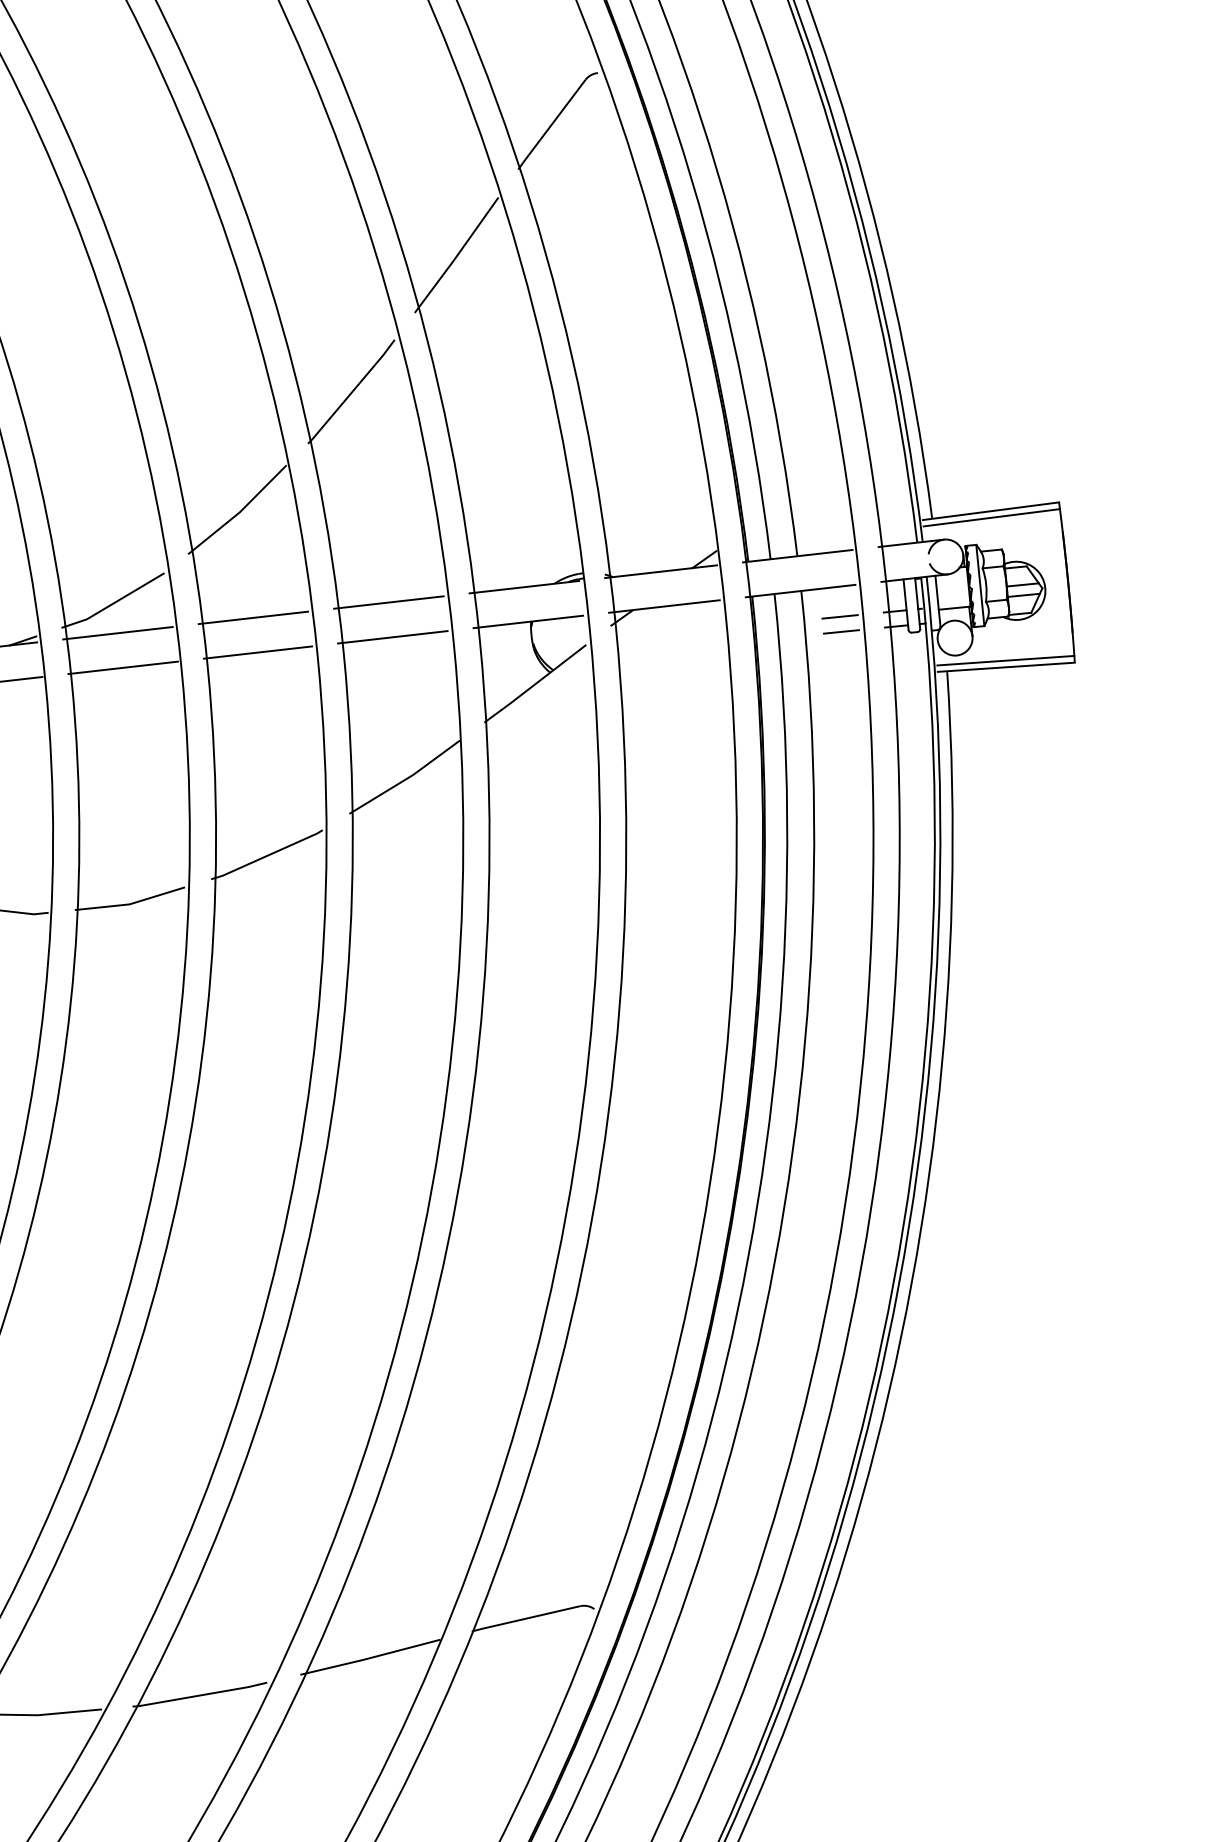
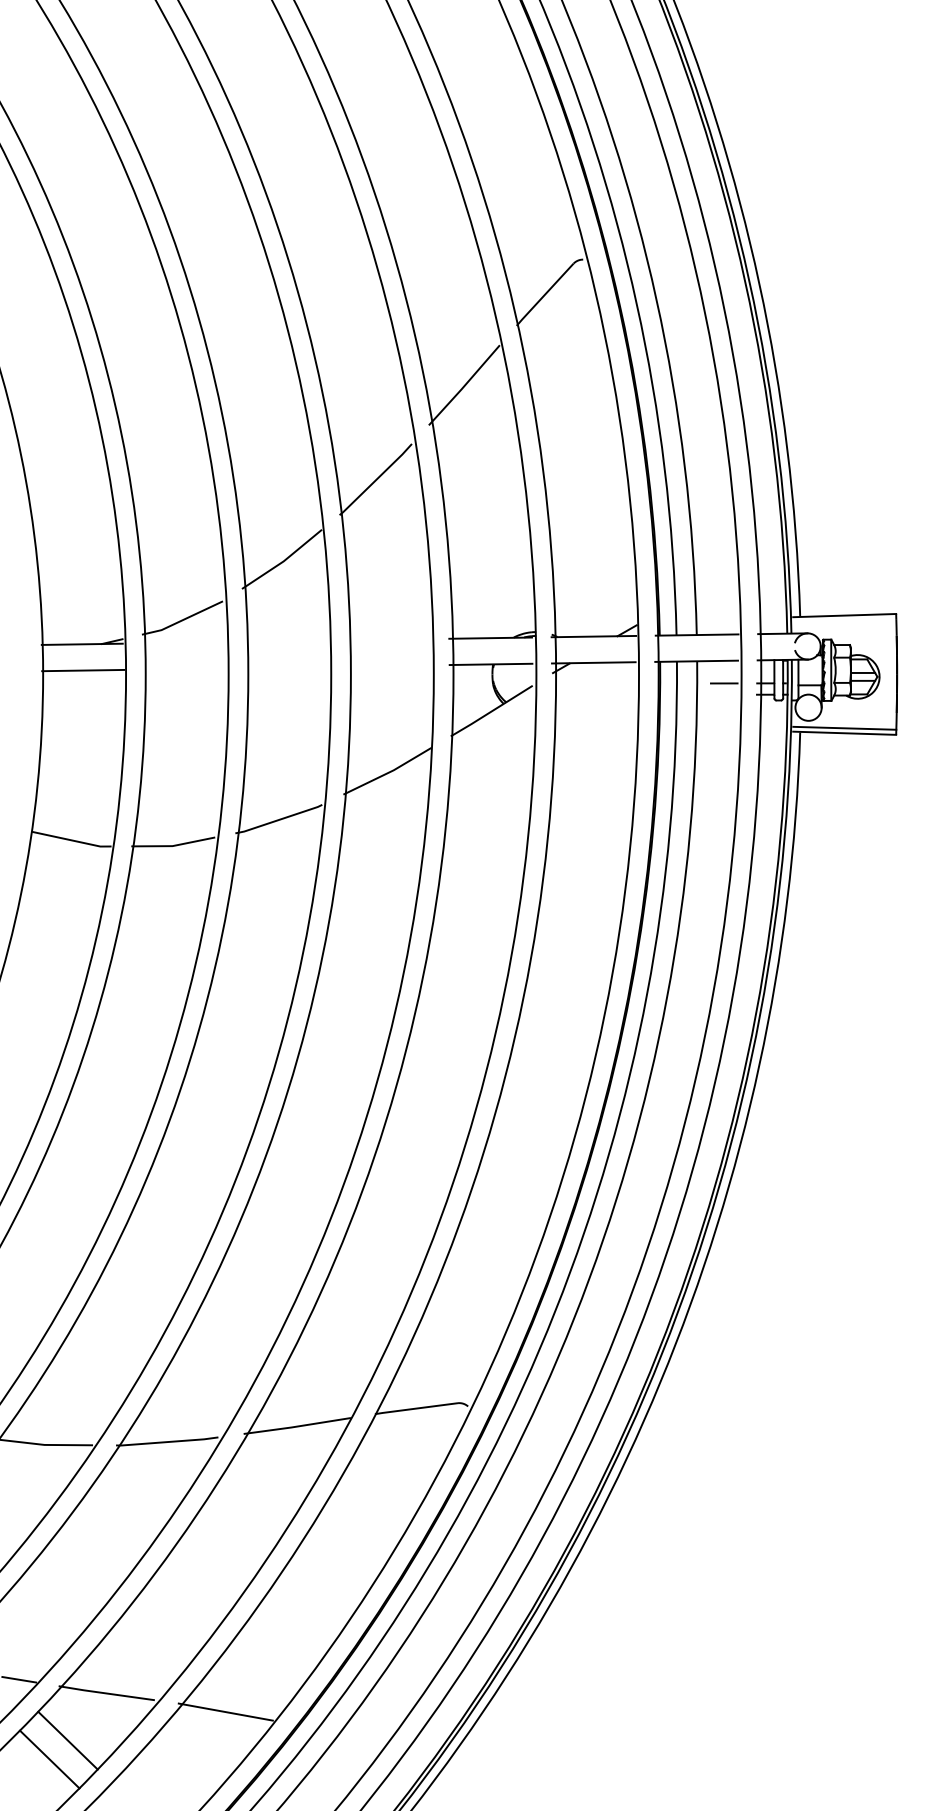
line: (991, 517) -> (844, 620), removed
line: (387, 602) -> (387, 639), removed
line: (252, 616) -> (285, 640), removed
line: (840, 631) -> (723, 694), removed
line: (117, 632) -> (183, 642), removed
line: (392, 636) -> (388, 665), removed
line: (257, 652) -> (286, 667), removed
line: (122, 667) -> (184, 668), removed

